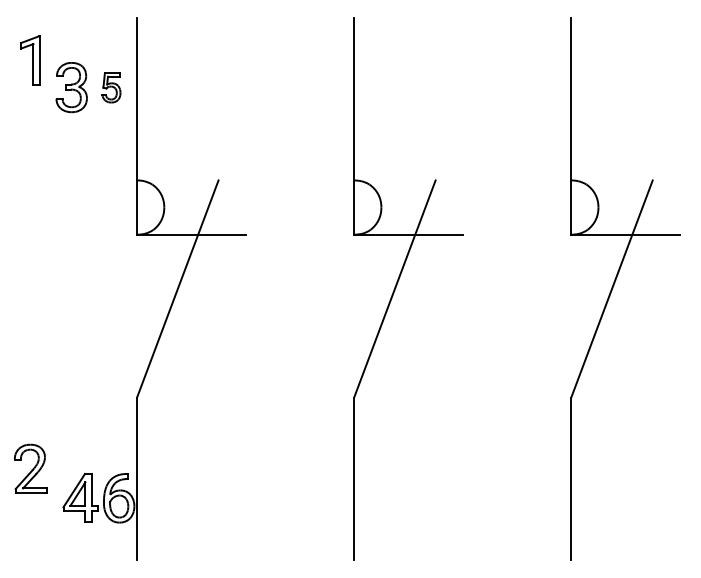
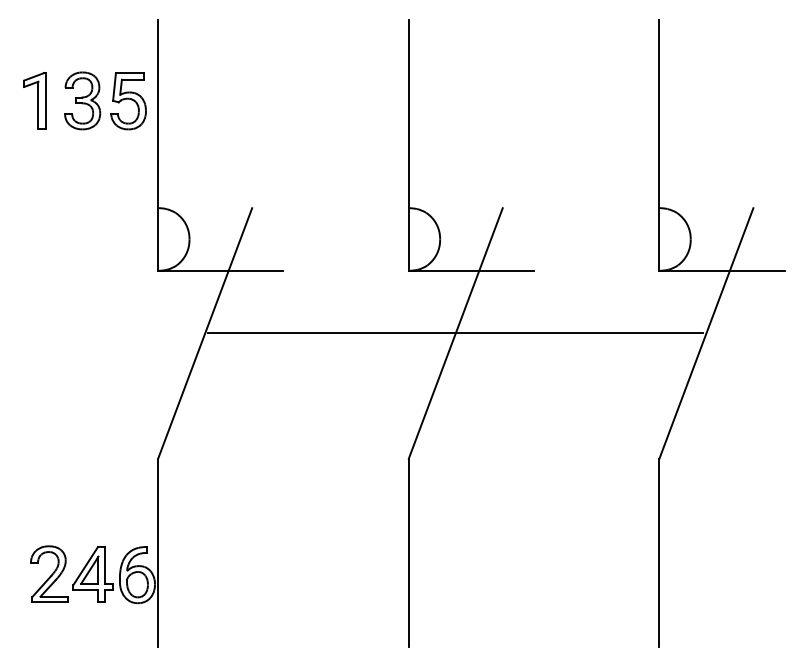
part: (30, 60) -> (34, 100), moved
part: (111, 88) -> (128, 101), size x1.67
line: (394, 289) -> (455, 333), added
part: (30, 468) -> (49, 573), moved

